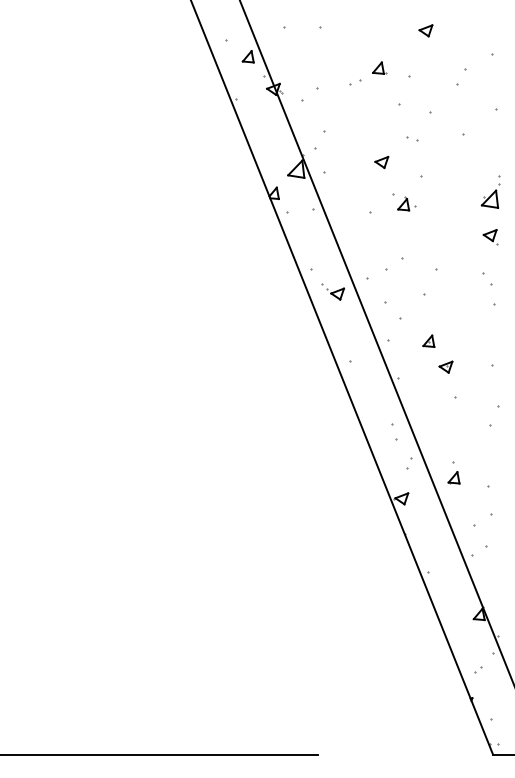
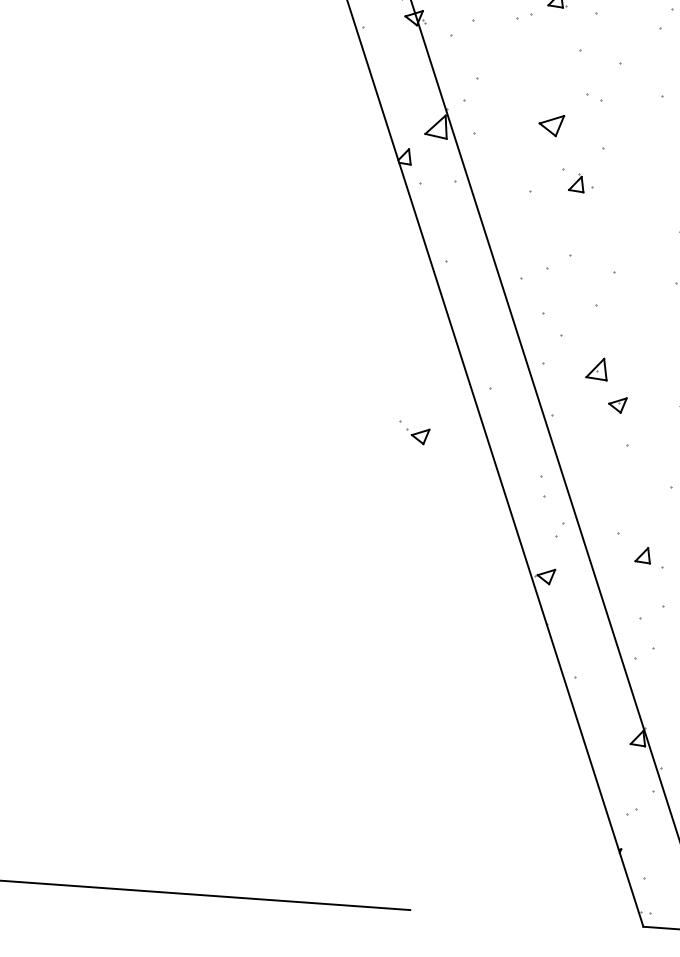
part: (381, 162) -> (551, 125), size x1.4
part: (333, 291) -> (415, 432), moved
part: (428, 340) -> (596, 367), size x1.4
part: (453, 477) -> (642, 554), moved

